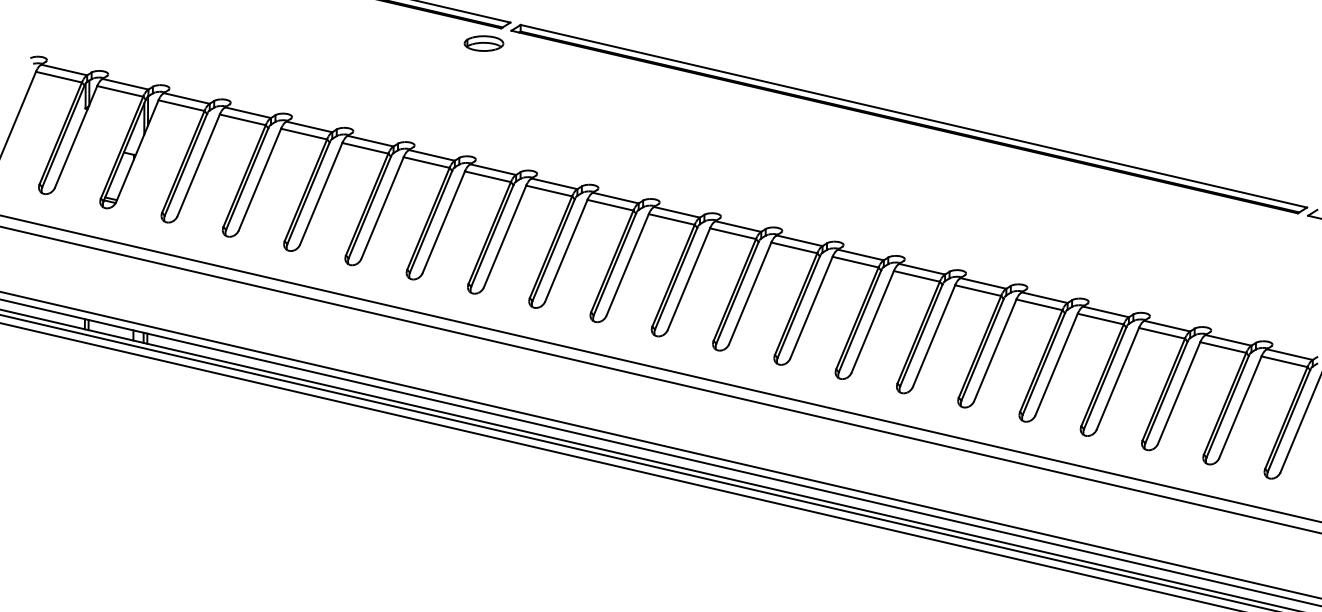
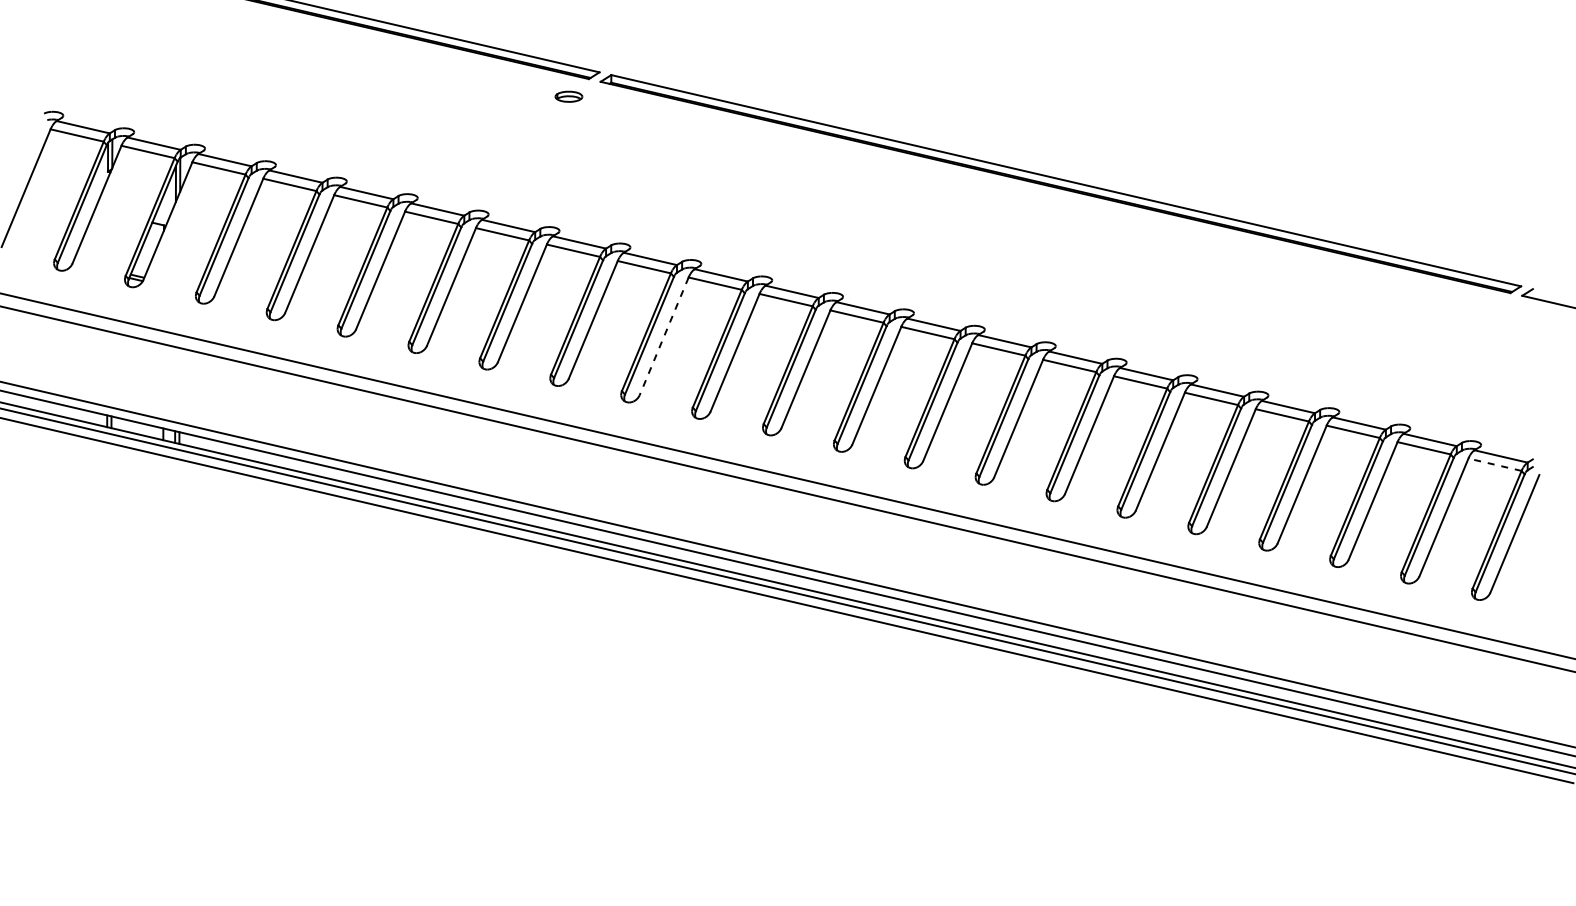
part: (483, 43) -> (568, 96), size x0.6
line: (566, 250) -> (664, 336), solid -> dashed
line: (1284, 361) -> (1494, 464), solid -> dashed

